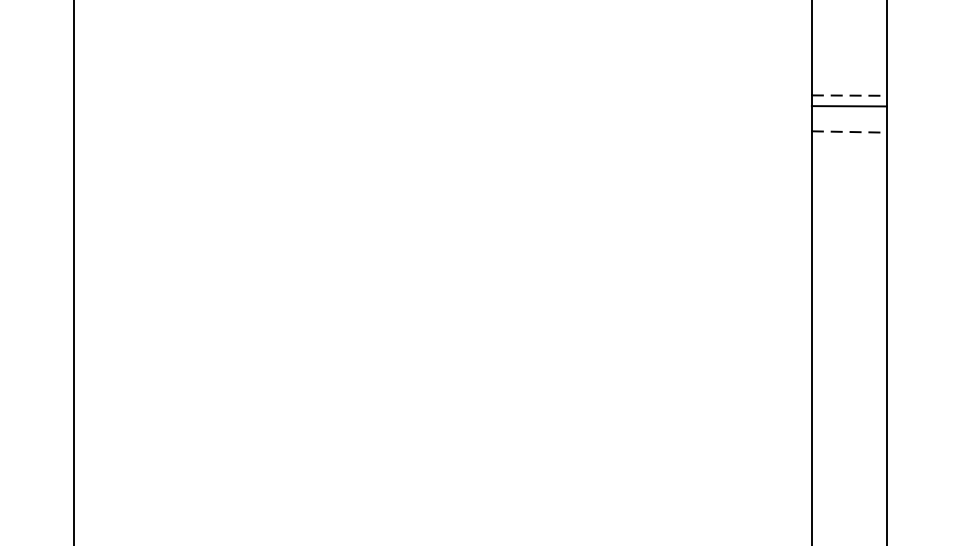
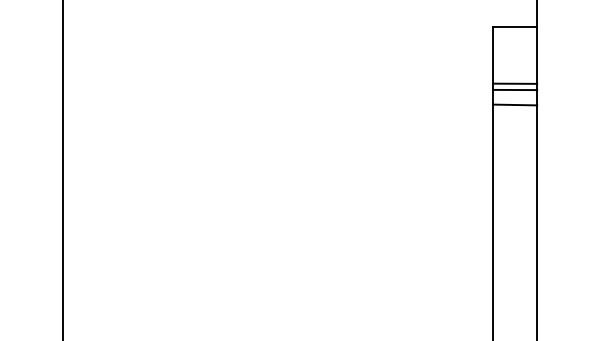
line: (849, 95) -> (515, 83), dashed -> solid
line: (849, 132) -> (515, 105), dashed -> solid

